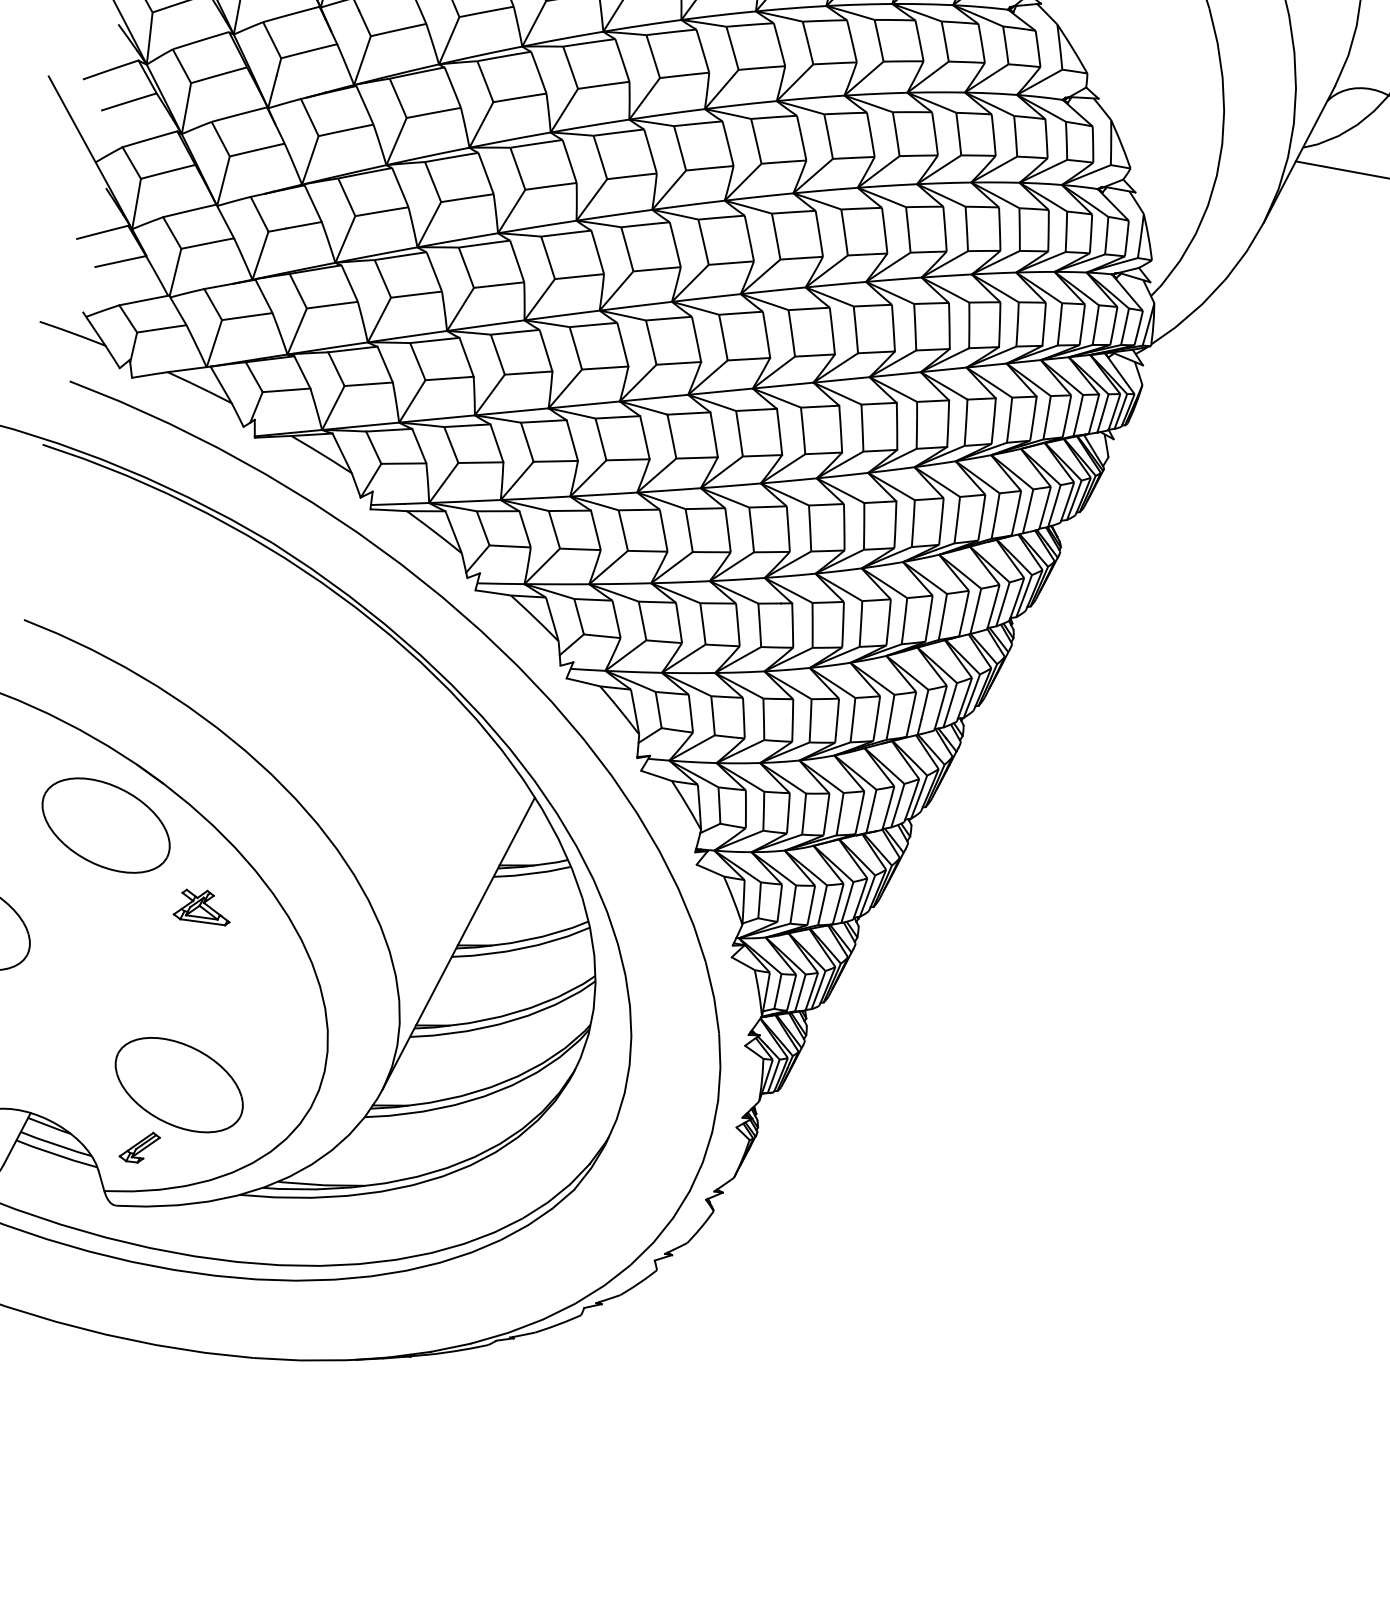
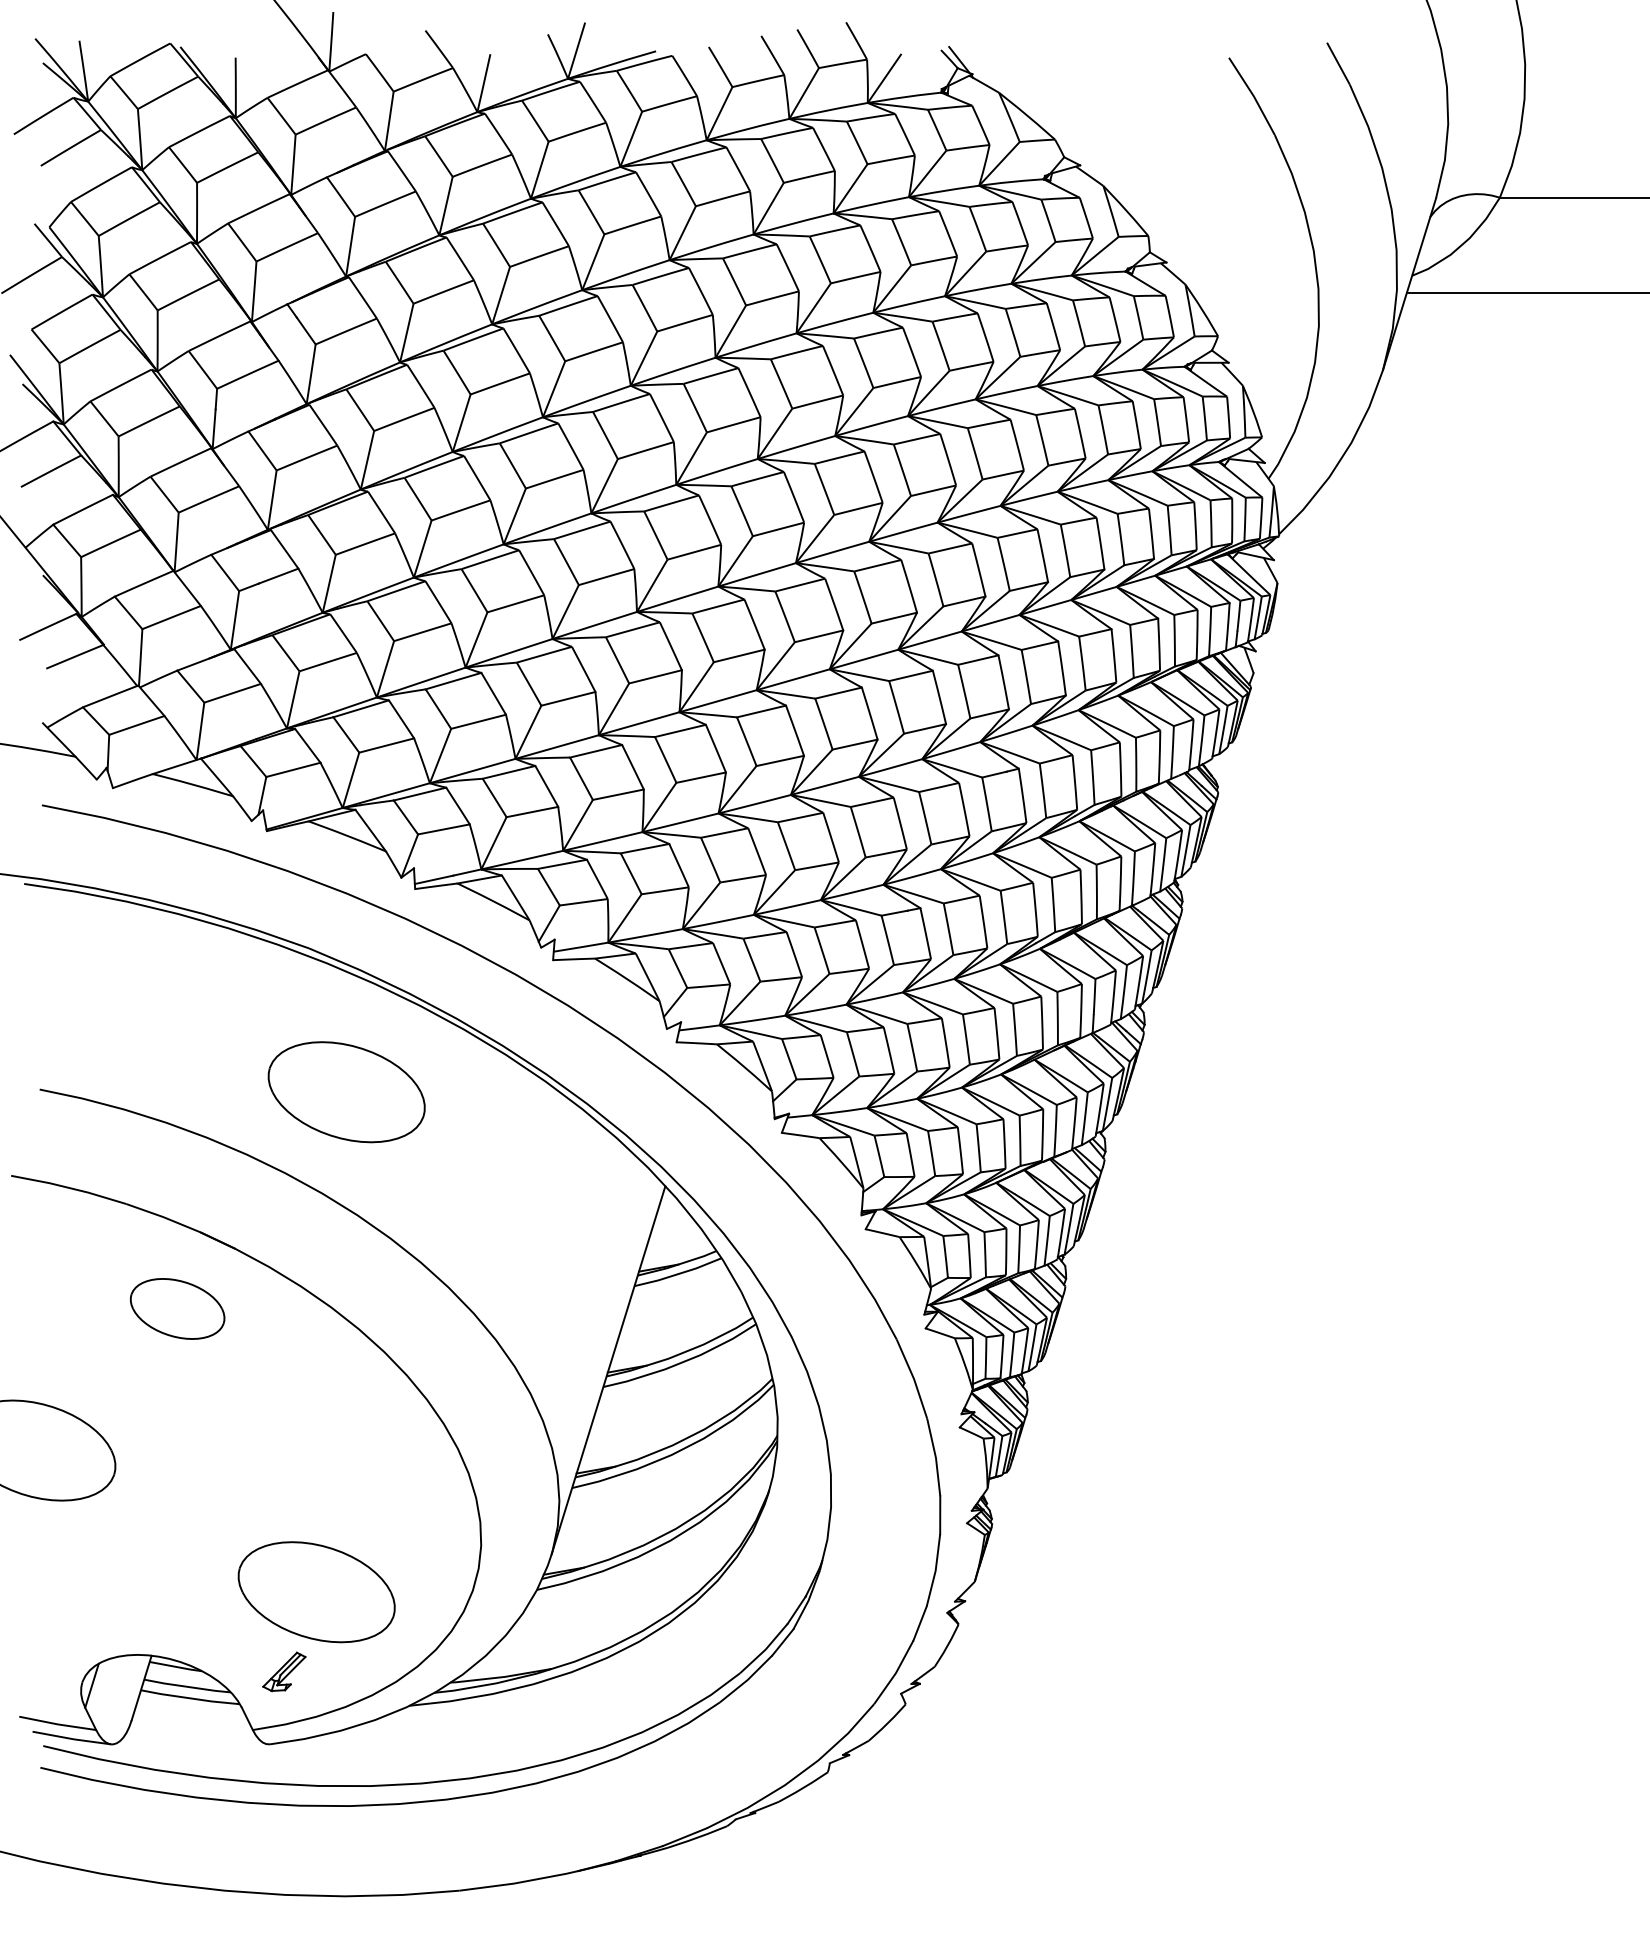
part: (281, 669) -> (346, 1092), added
part: (106, 825) -> (177, 1308), size x0.6
part: (204, 906) -> (307, 1381), removed

